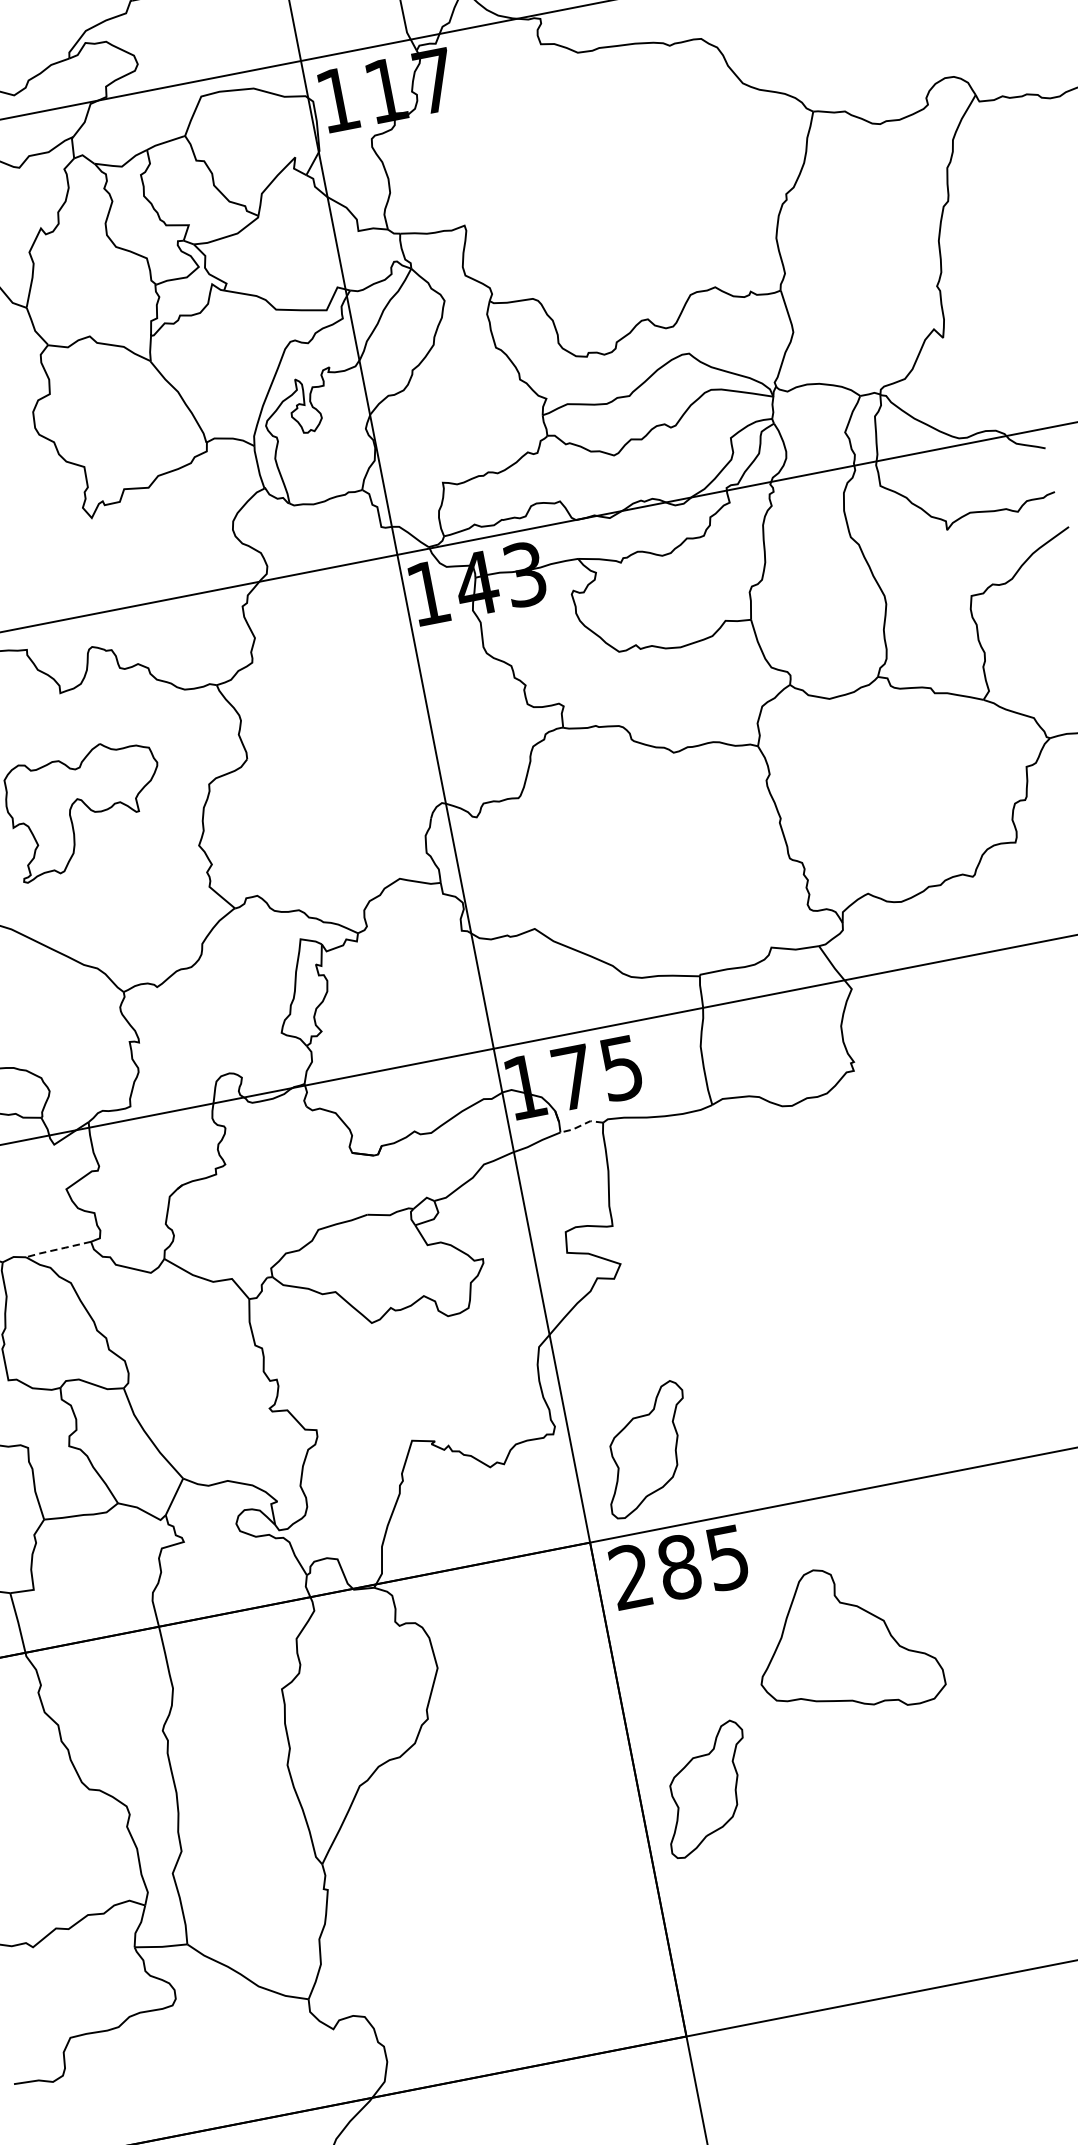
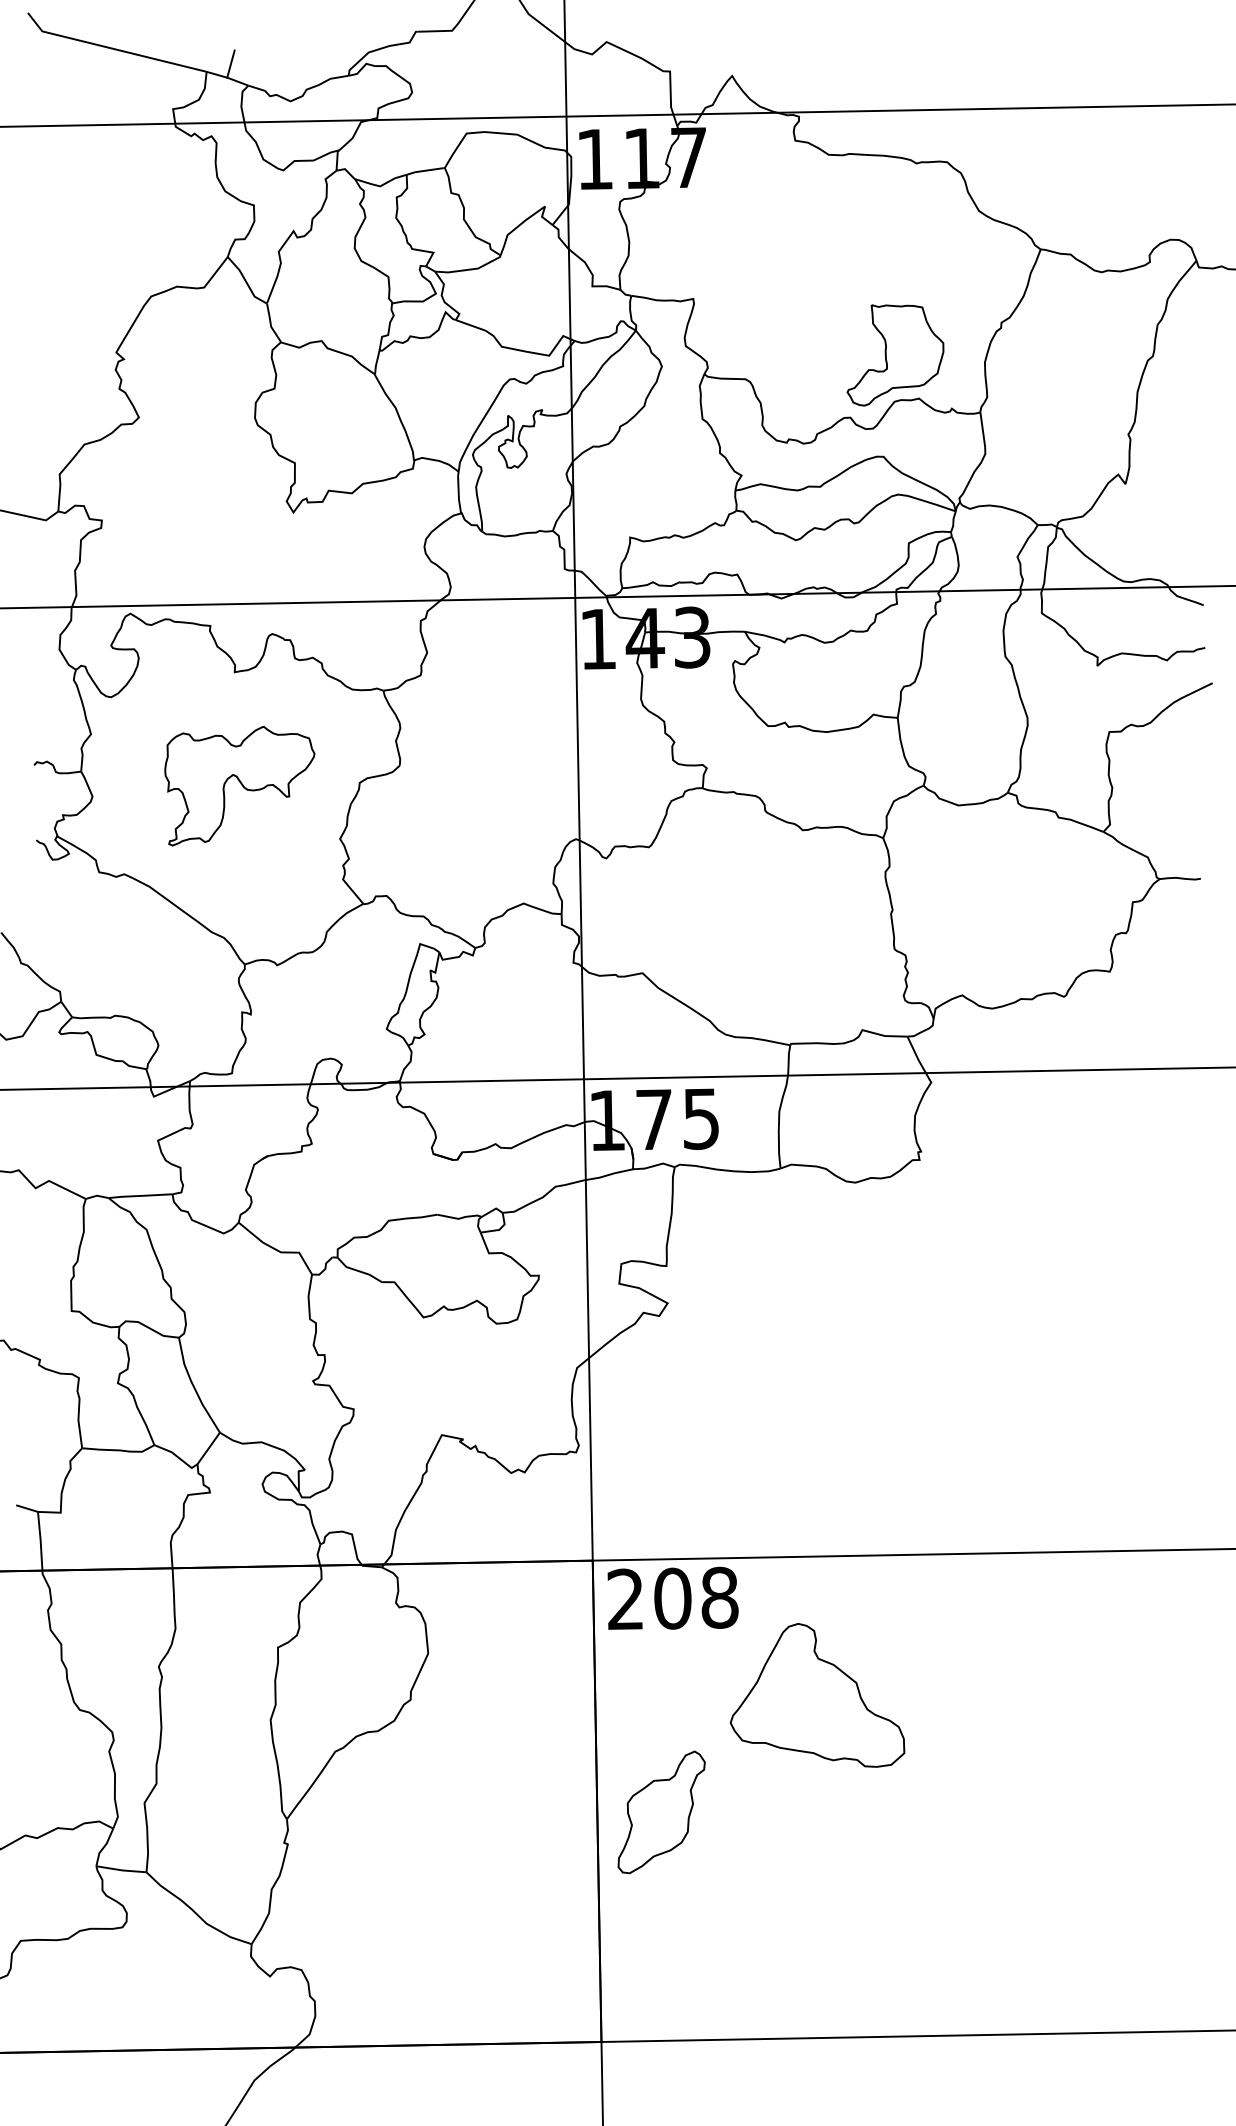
part: (683, 247) -> (895, 355), added
line: (581, 1124) -> (654, 1165), dashed -> solid
line: (58, 1248) -> (140, 1195), dashed -> solid
part: (646, 1449) -> (661, 1482), removed
text: (703, 1561) -> (696, 1597), 285 -> 208

